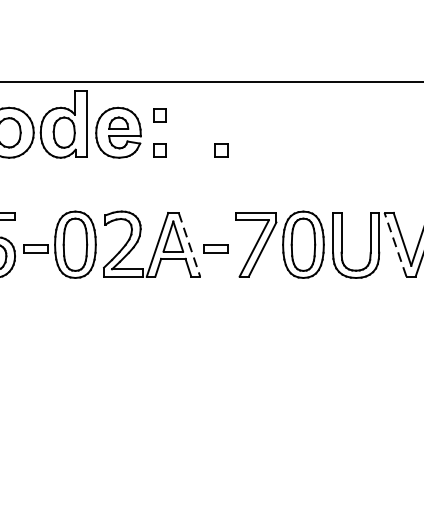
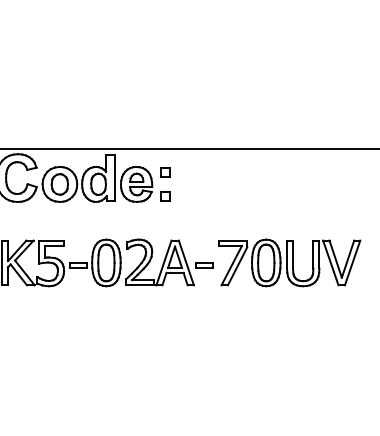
part: (221, 150) -> (208, 196), removed
line: (189, 244) -> (186, 262), dashed -> solid
line: (395, 244) -> (330, 262), dashed -> solid

